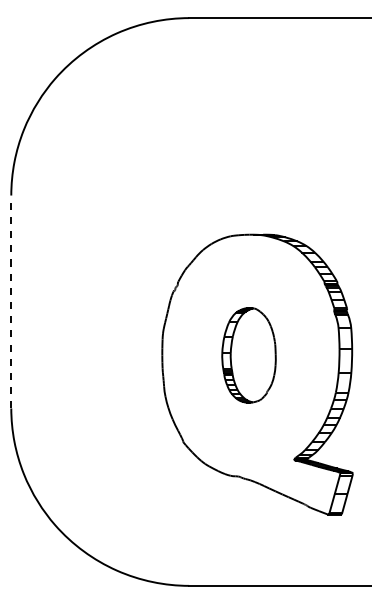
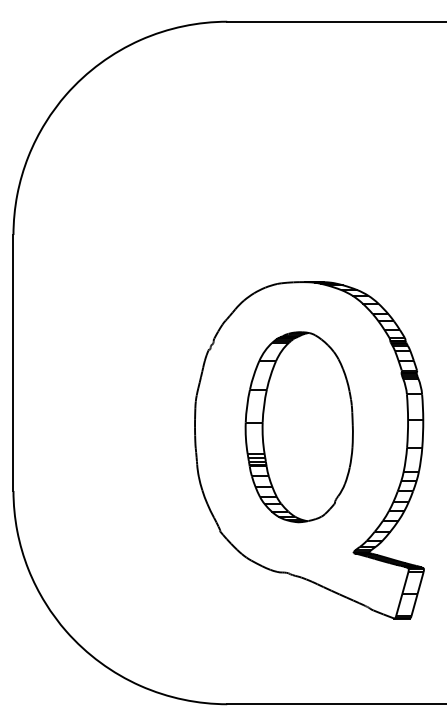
line: (11, 301) -> (13, 362), dashed -> solid
part: (248, 355) -> (298, 427), size x1.67

